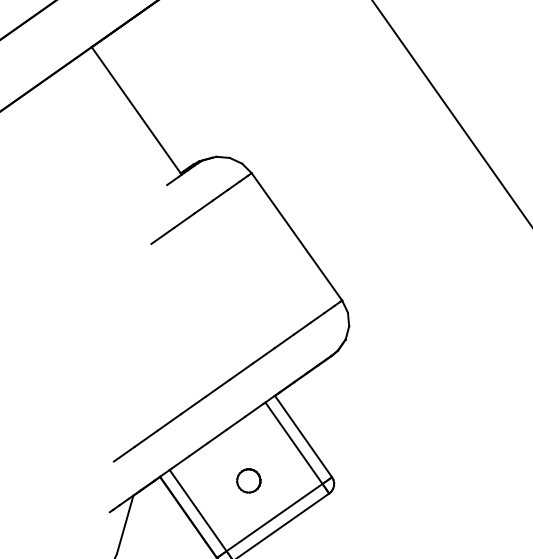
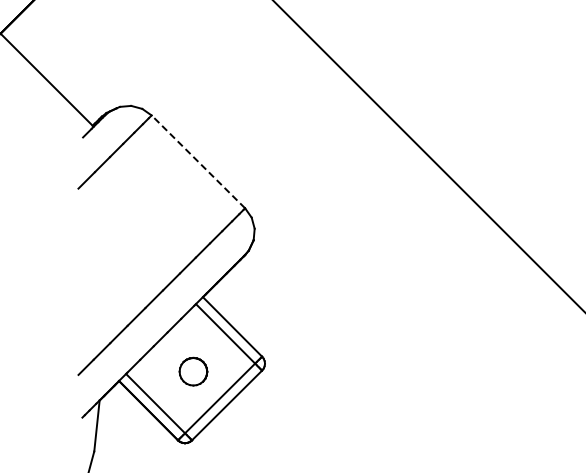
line: (297, 236) -> (198, 161), solid -> dashed
part: (248, 480) -> (193, 371), size x1.4

